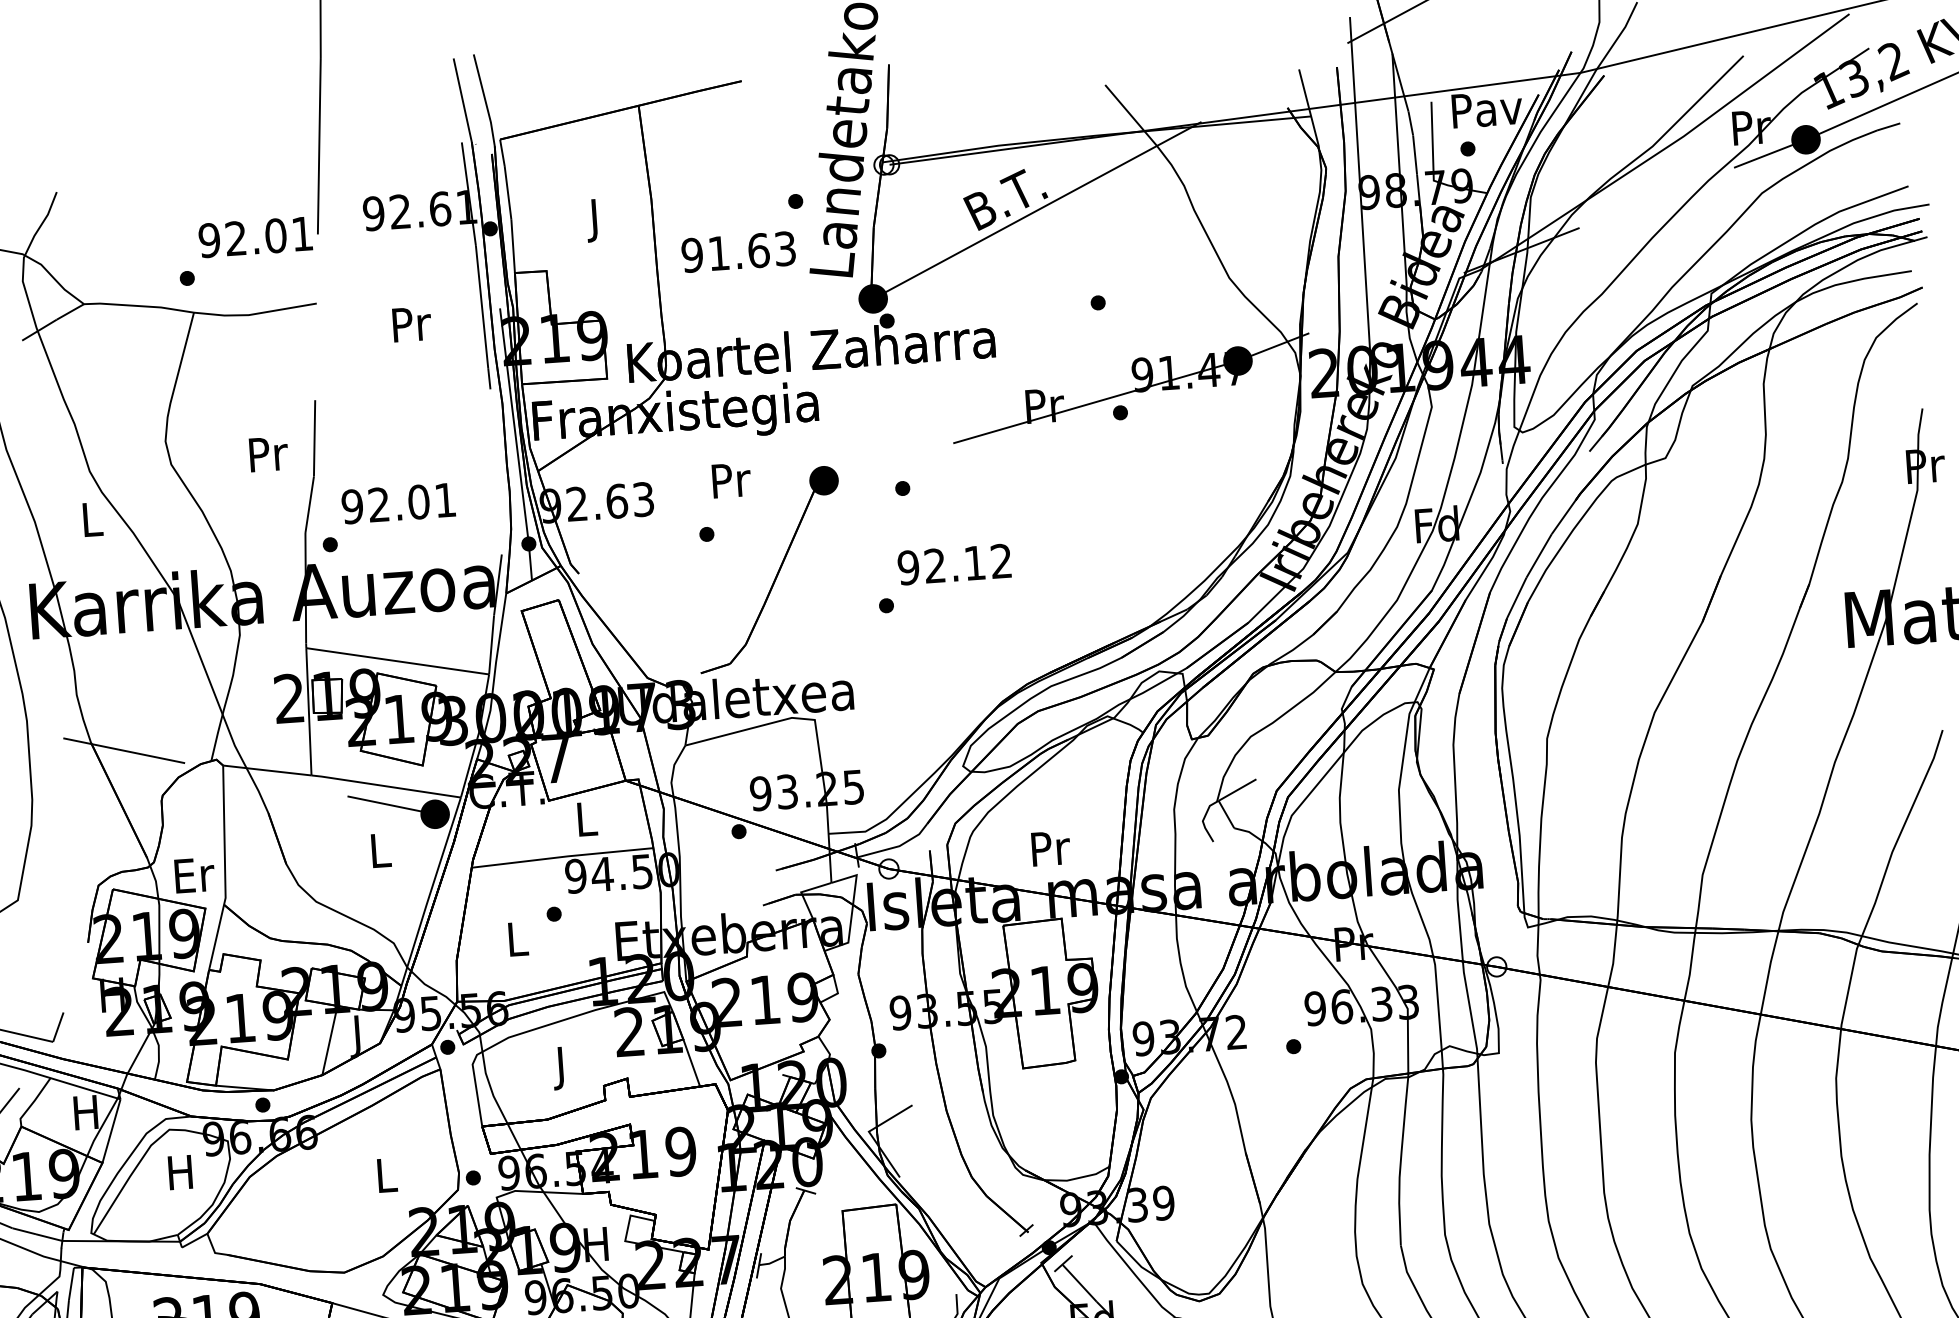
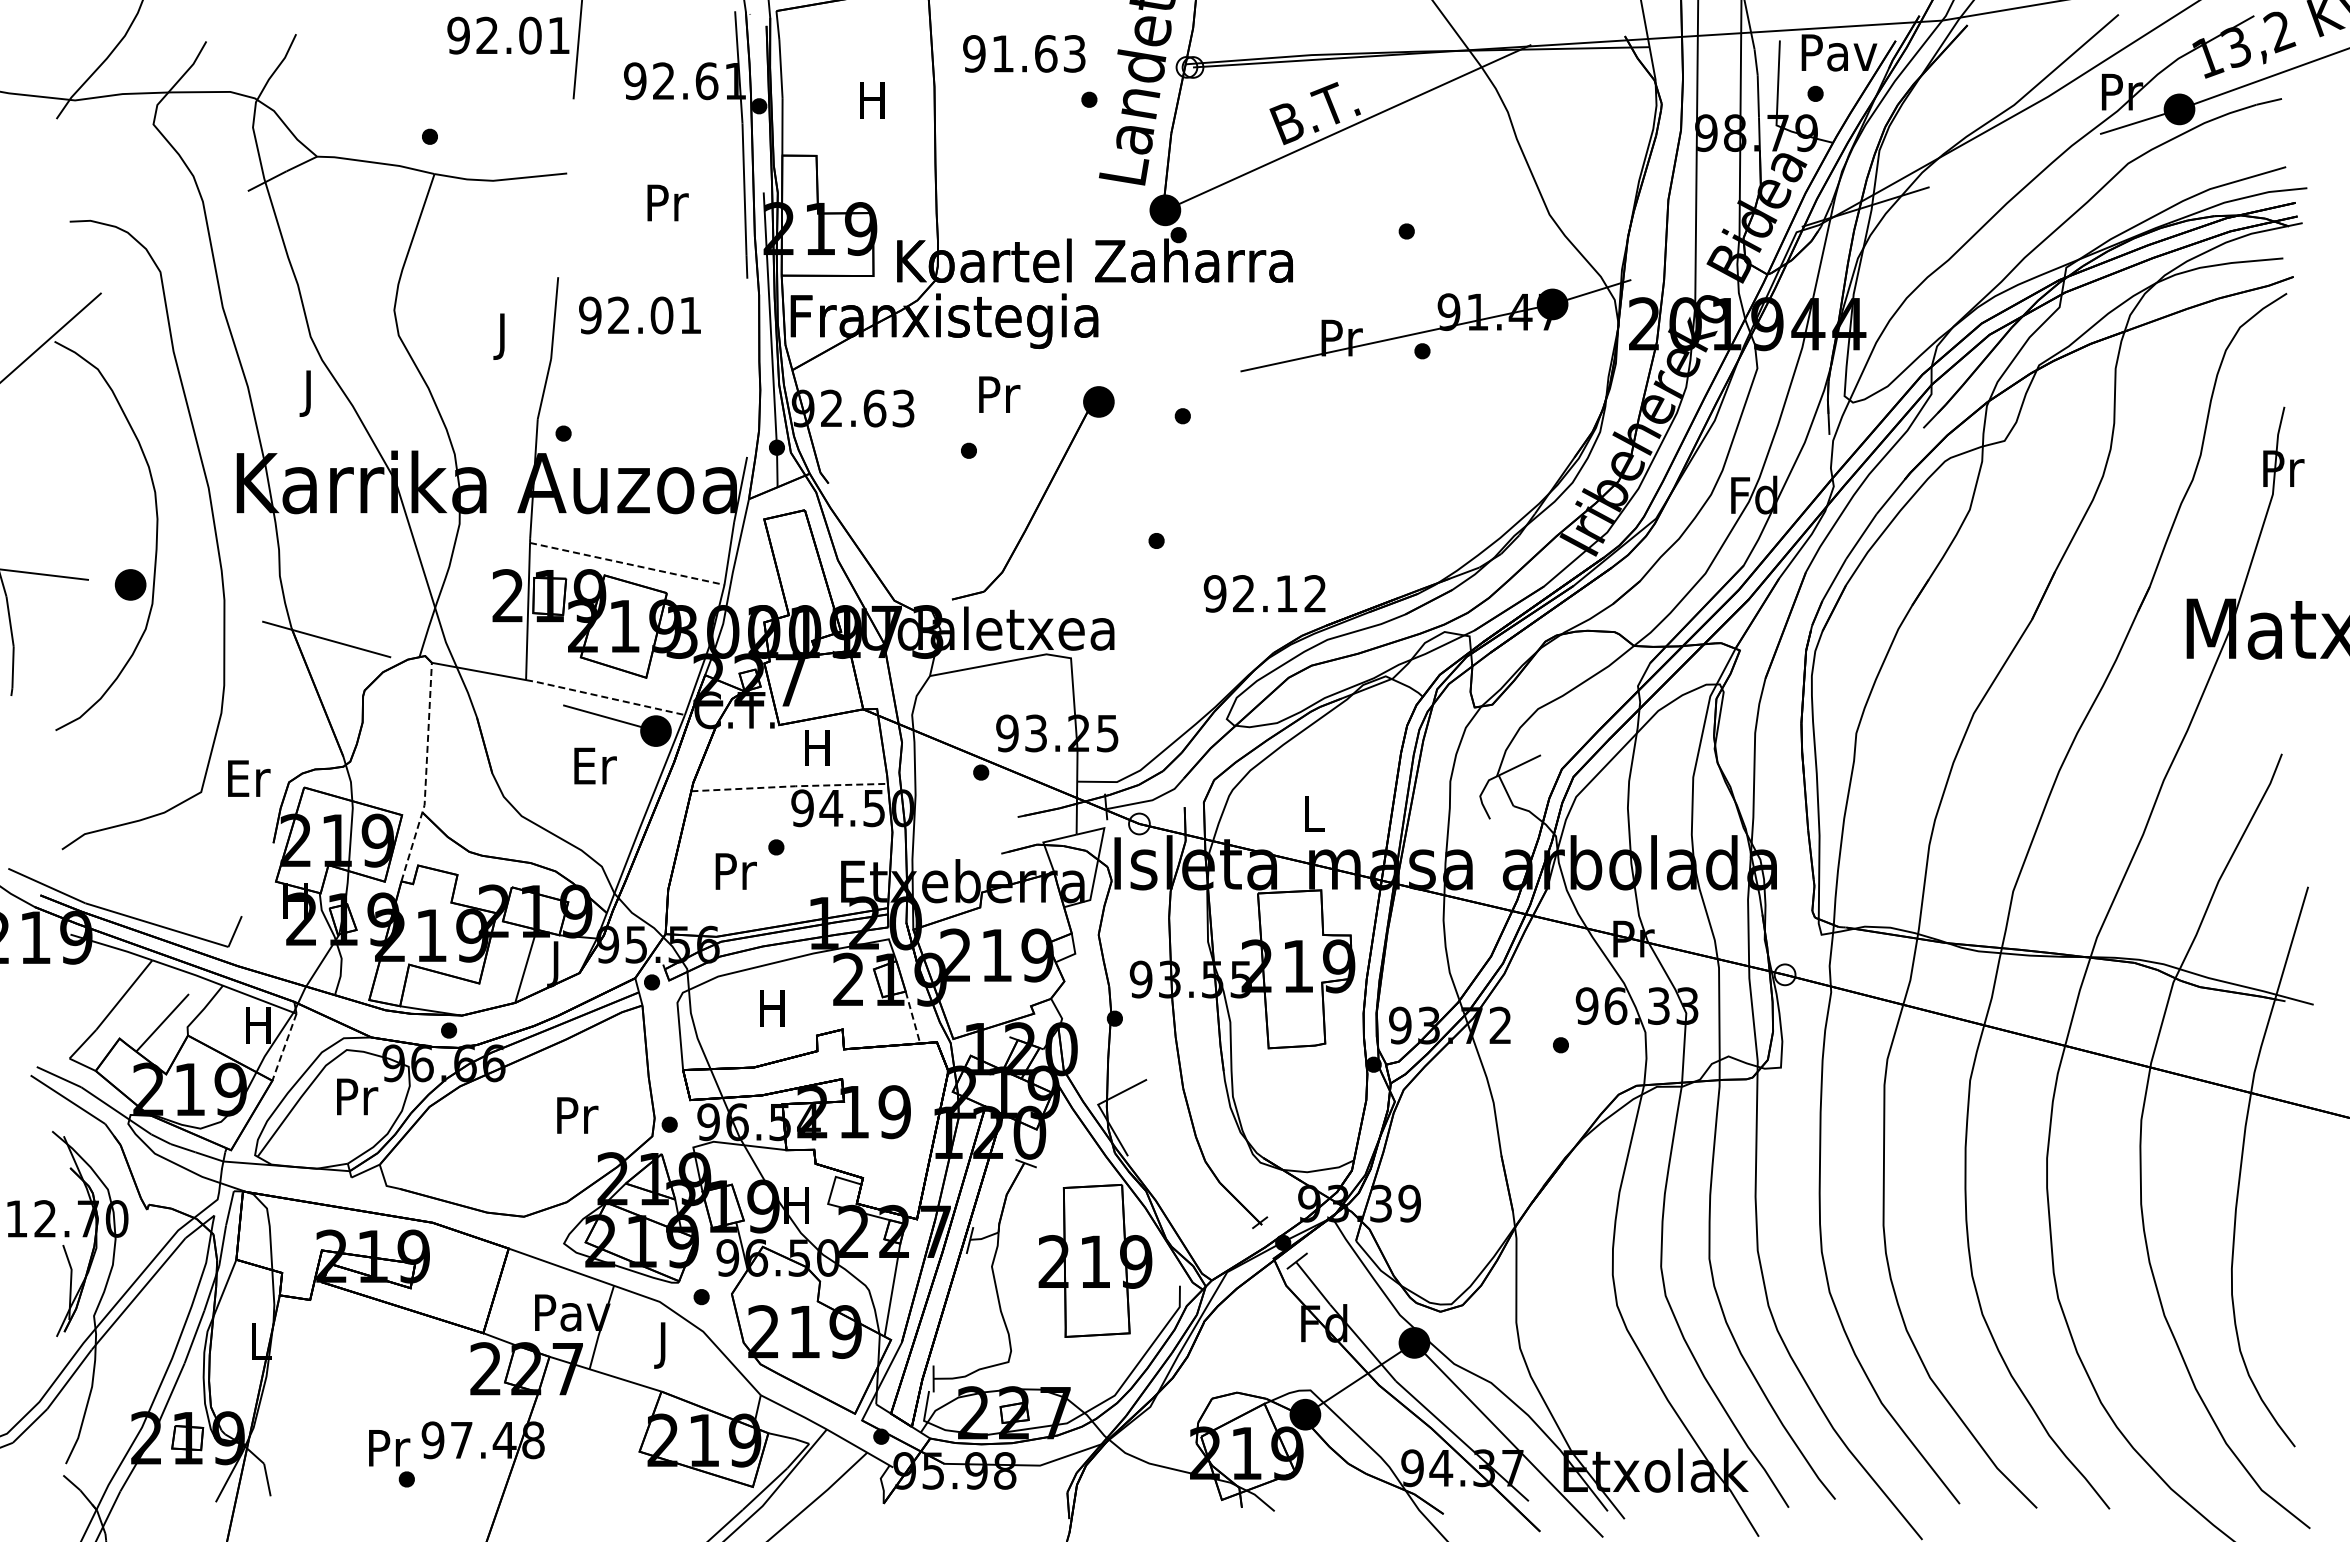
text: (595, 220) -> (872, 105), J -> H
text: (255, 237) -> (508, 35), moved
text: (738, 251) -> (1024, 53), moved
text: (269, 458) -> (504, 336), Pr -> J
text: (398, 503) -> (639, 315), moved
text: (92, 524) -> (309, 393), L -> J
text: (954, 564) -> (1264, 593), moved
line: (397, 661) -> (627, 564), solid -> dashed
line: (386, 786) -> (605, 697), solid -> dashed
text: (585, 819) -> (817, 747), L -> H
text: (1050, 848) -> (1314, 814), Pr -> L
text: (381, 850) -> (595, 765), L -> Er
line: (563, 856) -> (790, 786), solid -> dashed
line: (225, 869) -> (426, 774), solid -> dashed
text: (195, 875) -> (249, 778), moved
text: (517, 939) -> (735, 871), L -> Pr
line: (691, 1062) -> (912, 1017), solid -> dashed
text: (561, 1068) -> (772, 1013), J -> H
line: (111, 1131) -> (284, 1047), solid -> dashed
text: (182, 1172) -> (357, 1096), H -> Pr
text: (387, 1175) -> (577, 1115), L -> Pr

